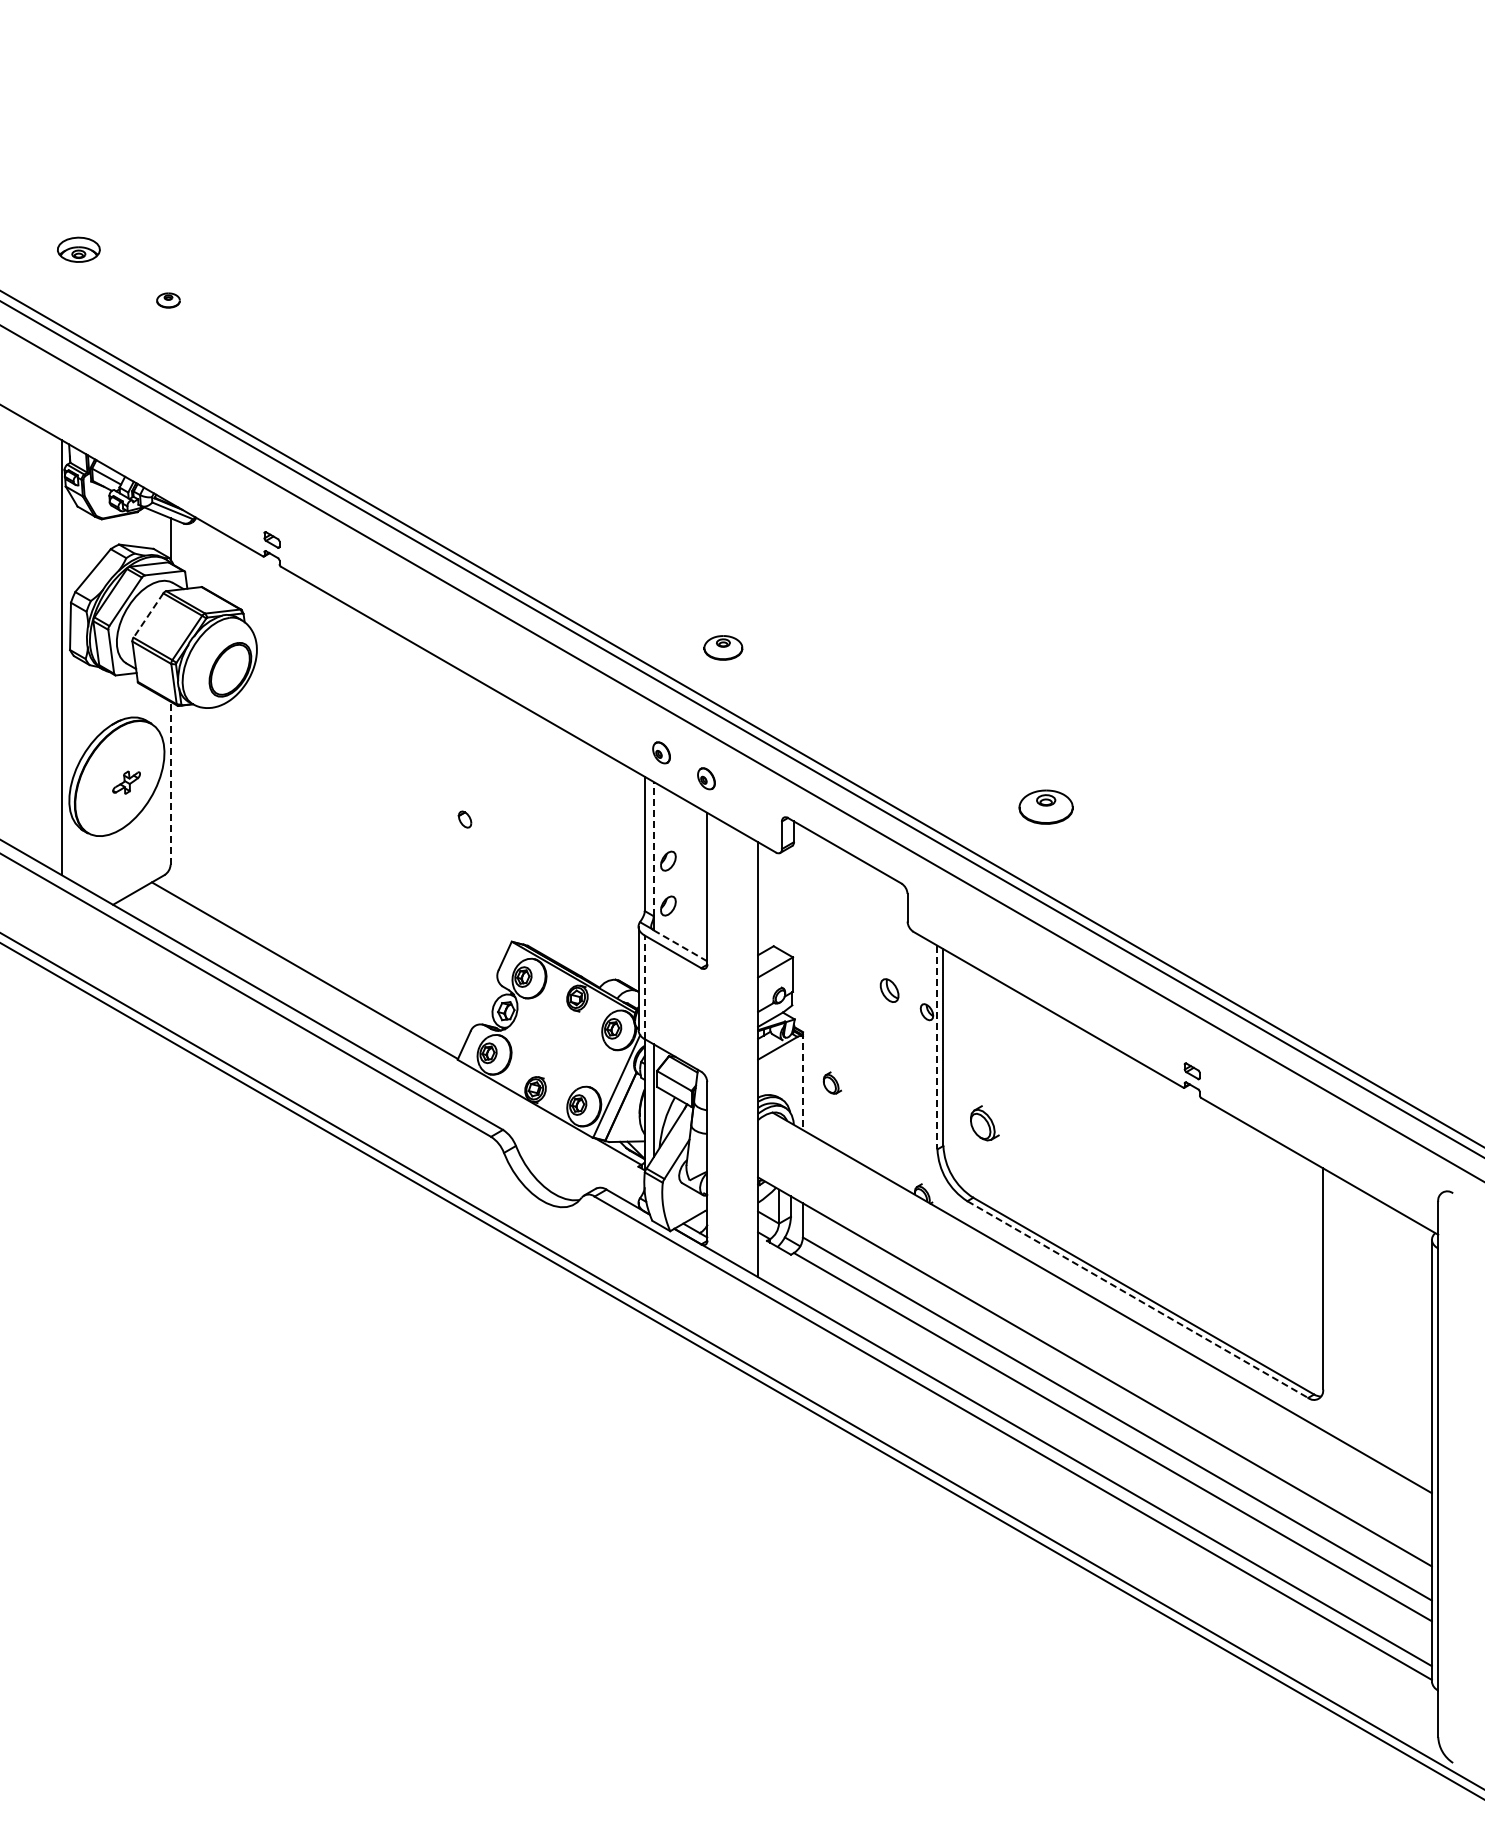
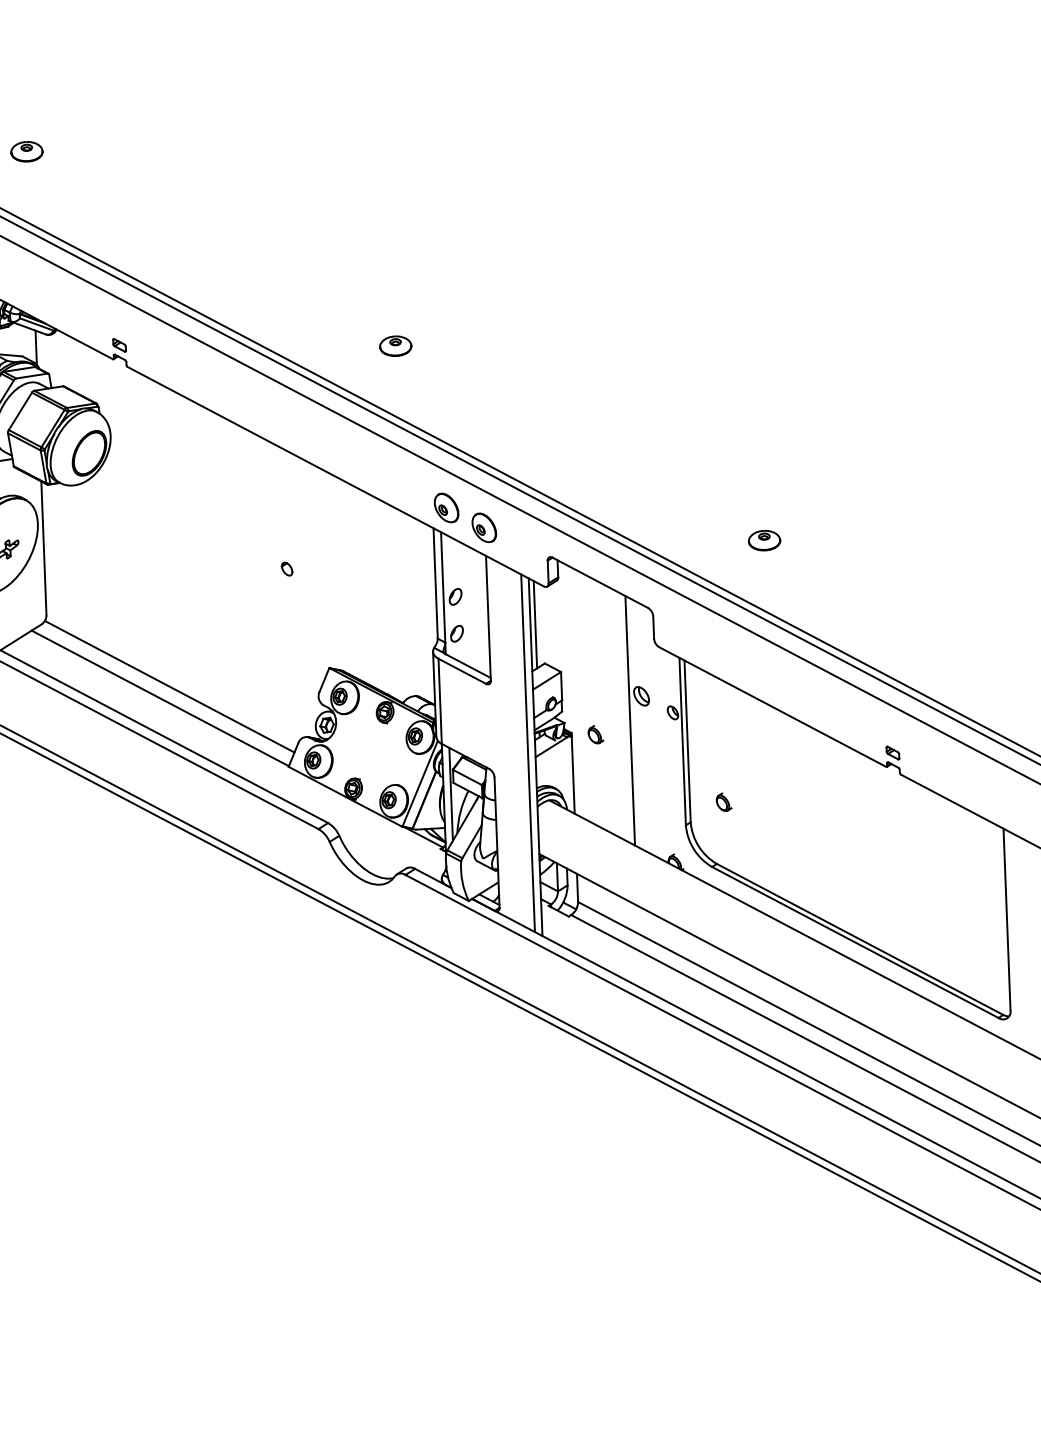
part: (168, 300) -> (26, 151), size x1.67
line: (148, 615) -> (20, 411), dashed -> solid
part: (723, 647) -> (395, 345), moved
part: (661, 752) -> (446, 507), size x1.67
part: (706, 778) -> (484, 527), size x1.67
line: (170, 782) -> (43, 547), dashed -> solid
part: (1046, 807) -> (764, 540), size x0.71
line: (653, 848) -> (442, 586), dashed -> solid
line: (764, 898) -> (535, 624), added
line: (680, 945) -> (468, 665), dashed -> solid
line: (316, 956) -> (169, 686), added
line: (644, 987) -> (439, 701), dashed -> solid
line: (874, 1019) -> (630, 720), added
line: (937, 1047) -> (682, 741), dashed -> solid
line: (749, 1054) -> (528, 753), added
line: (802, 1081) -> (572, 773), dashed -> solid
part: (831, 1082) -> (595, 734), moved
part: (984, 1122) -> (723, 801), size x0.62
line: (1137, 1299) -> (855, 942), dashed -> solid

